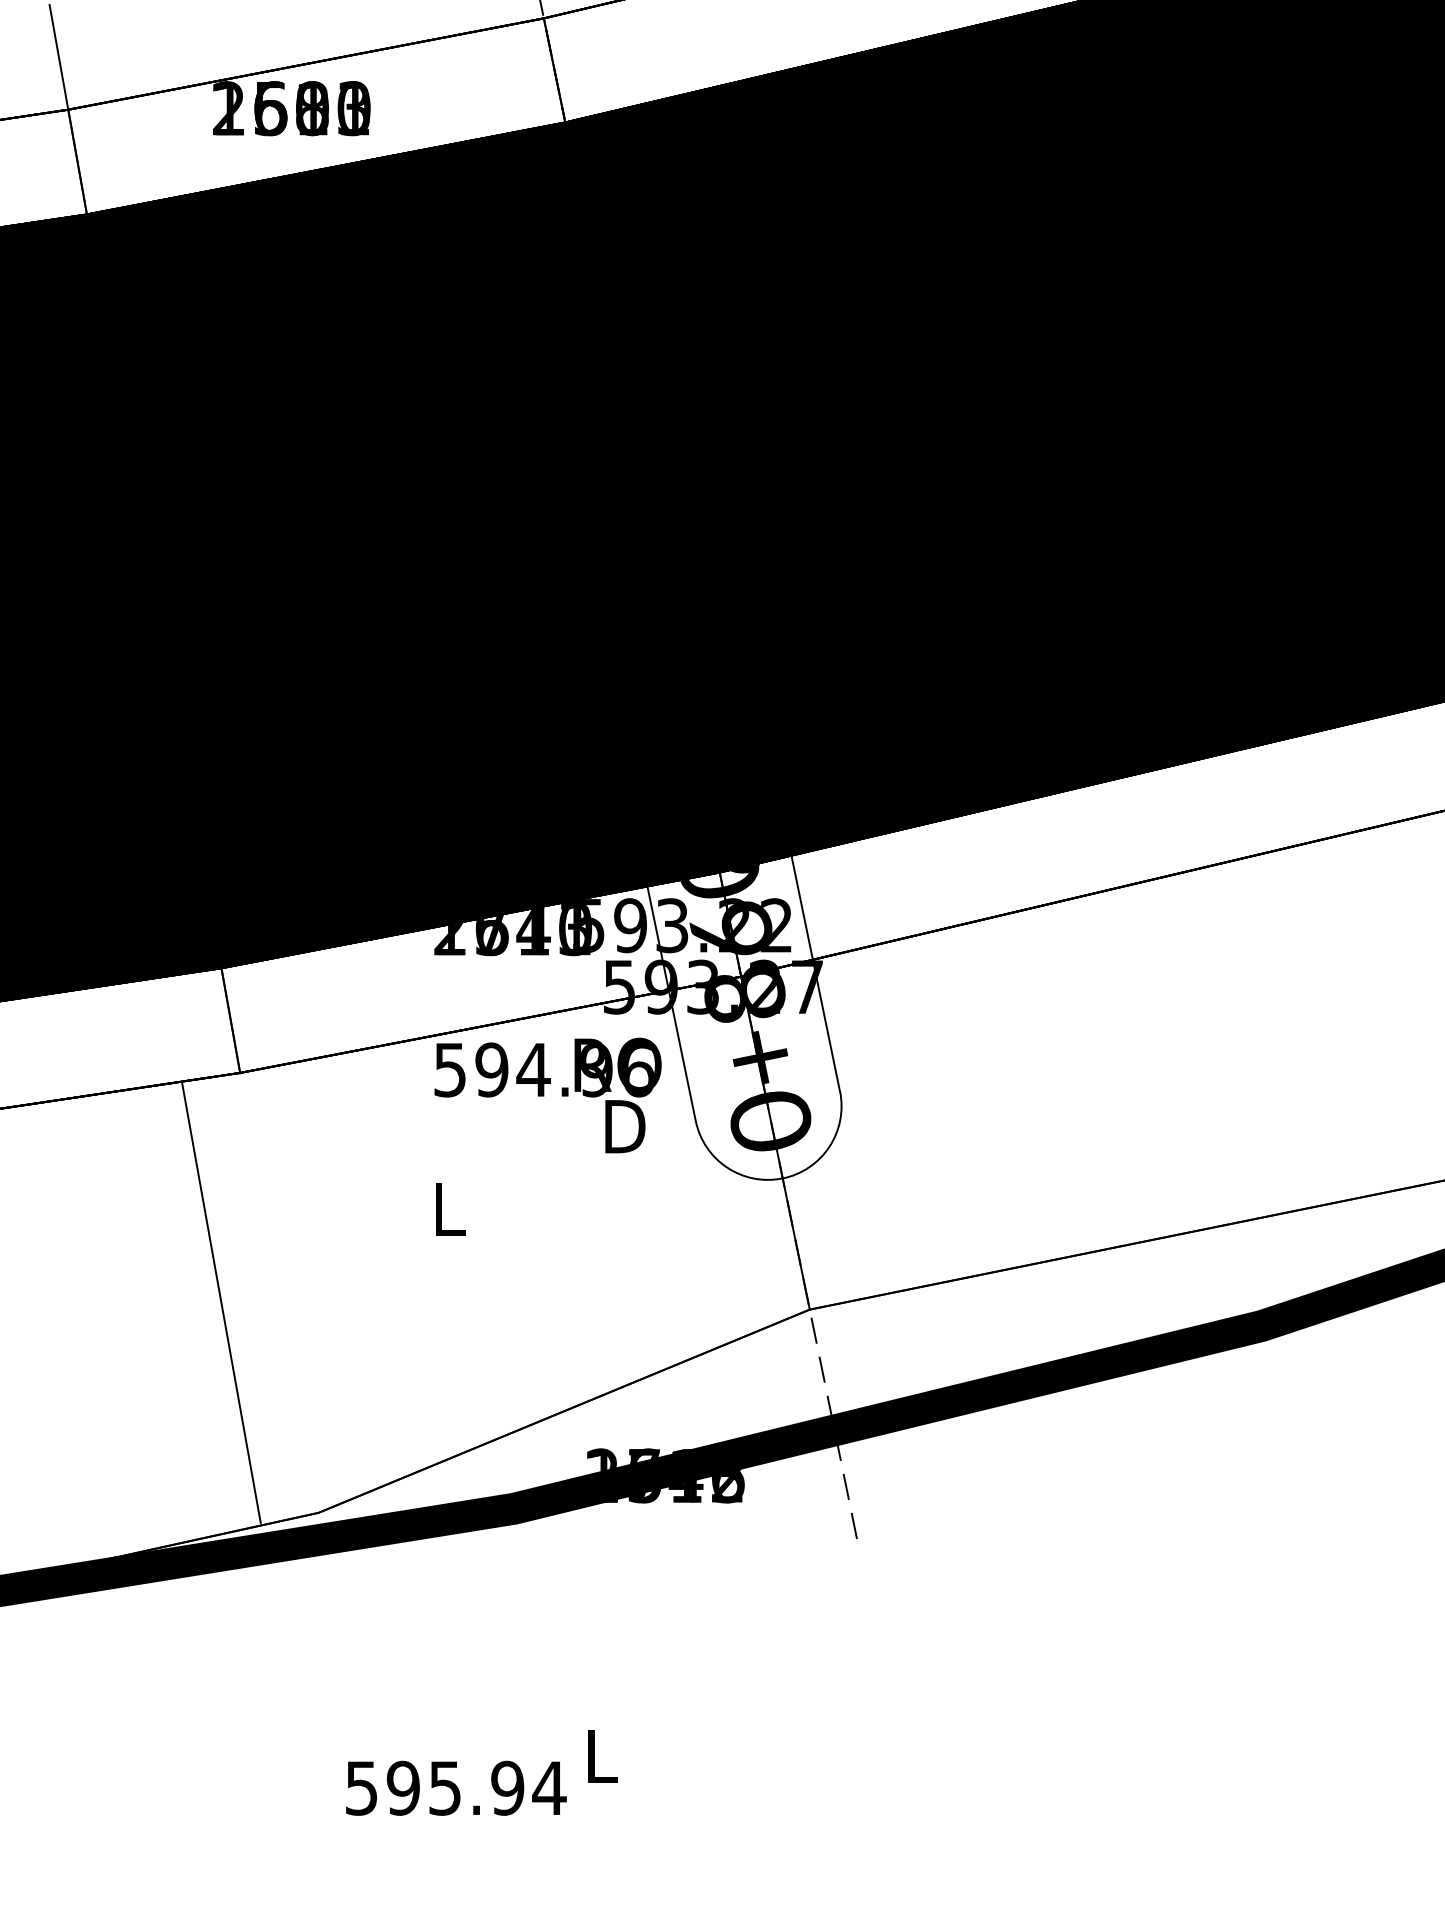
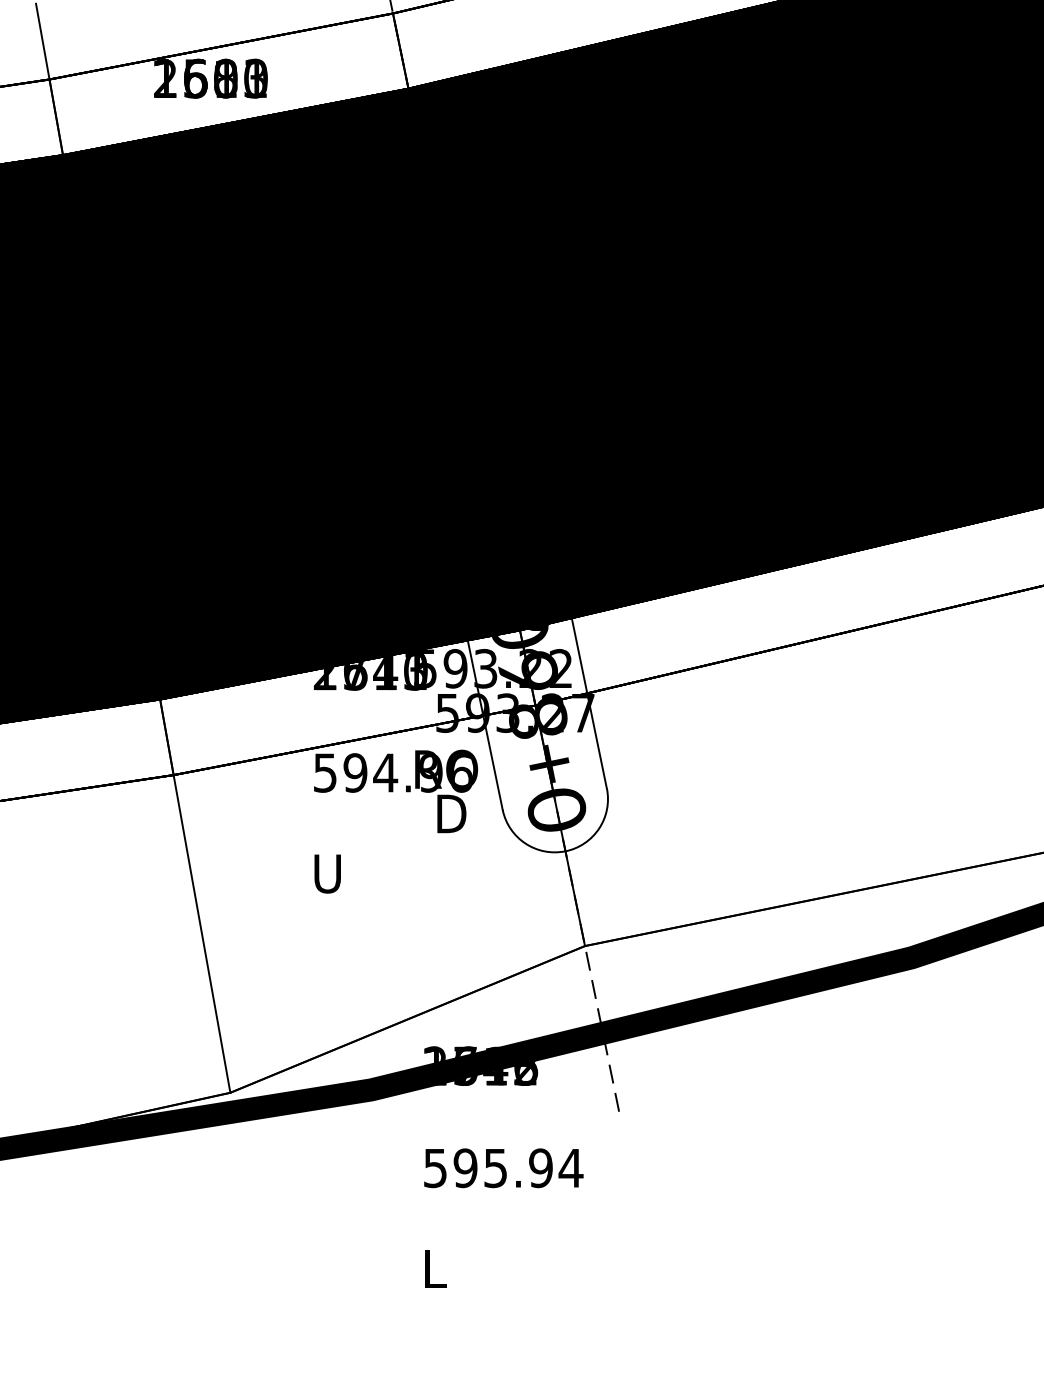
text: (453, 1210) -> (327, 874), L -> U
line: (221, 1302) -> (202, 933), moved
text: (456, 1787) -> (503, 1167), moved

